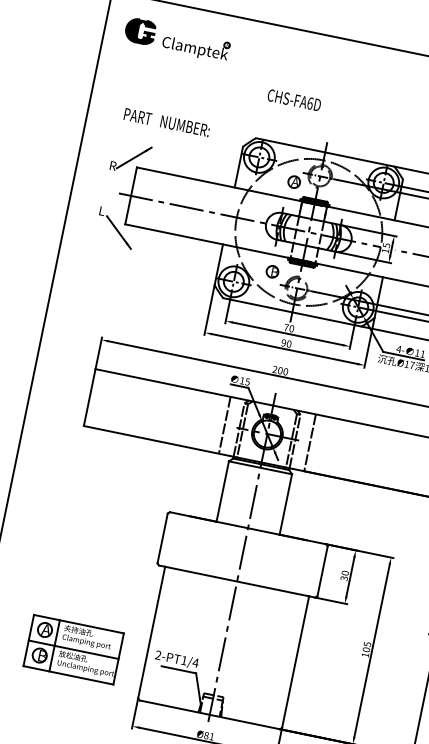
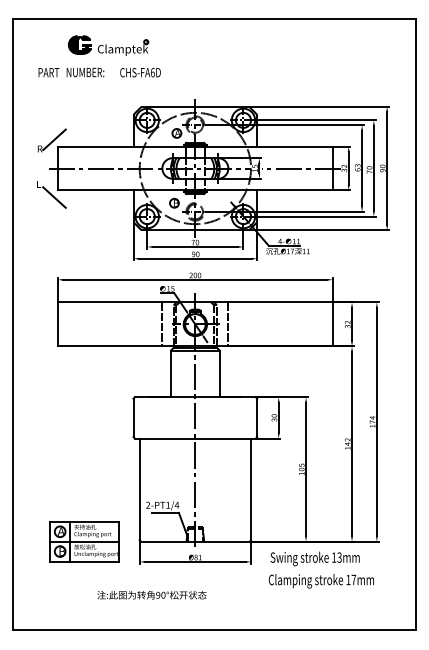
part: (177, 39) -> (108, 45), moved
text: (294, 100) -> (140, 72), moved
text: (167, 122) -> (71, 72), moved
part: (73, 649) -> (84, 541), moved

